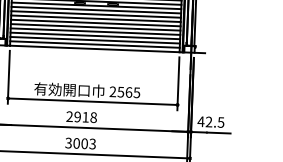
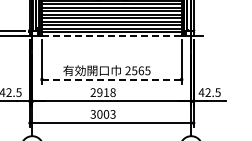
line: (94, 49) -> (111, 36), solid -> dashed
line: (92, 101) -> (111, 79), solid -> dashed

